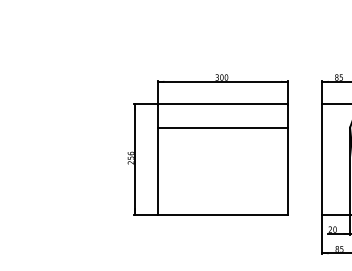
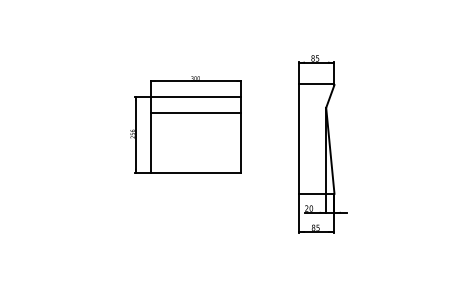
part: (207, 144) -> (185, 124), size x0.7

